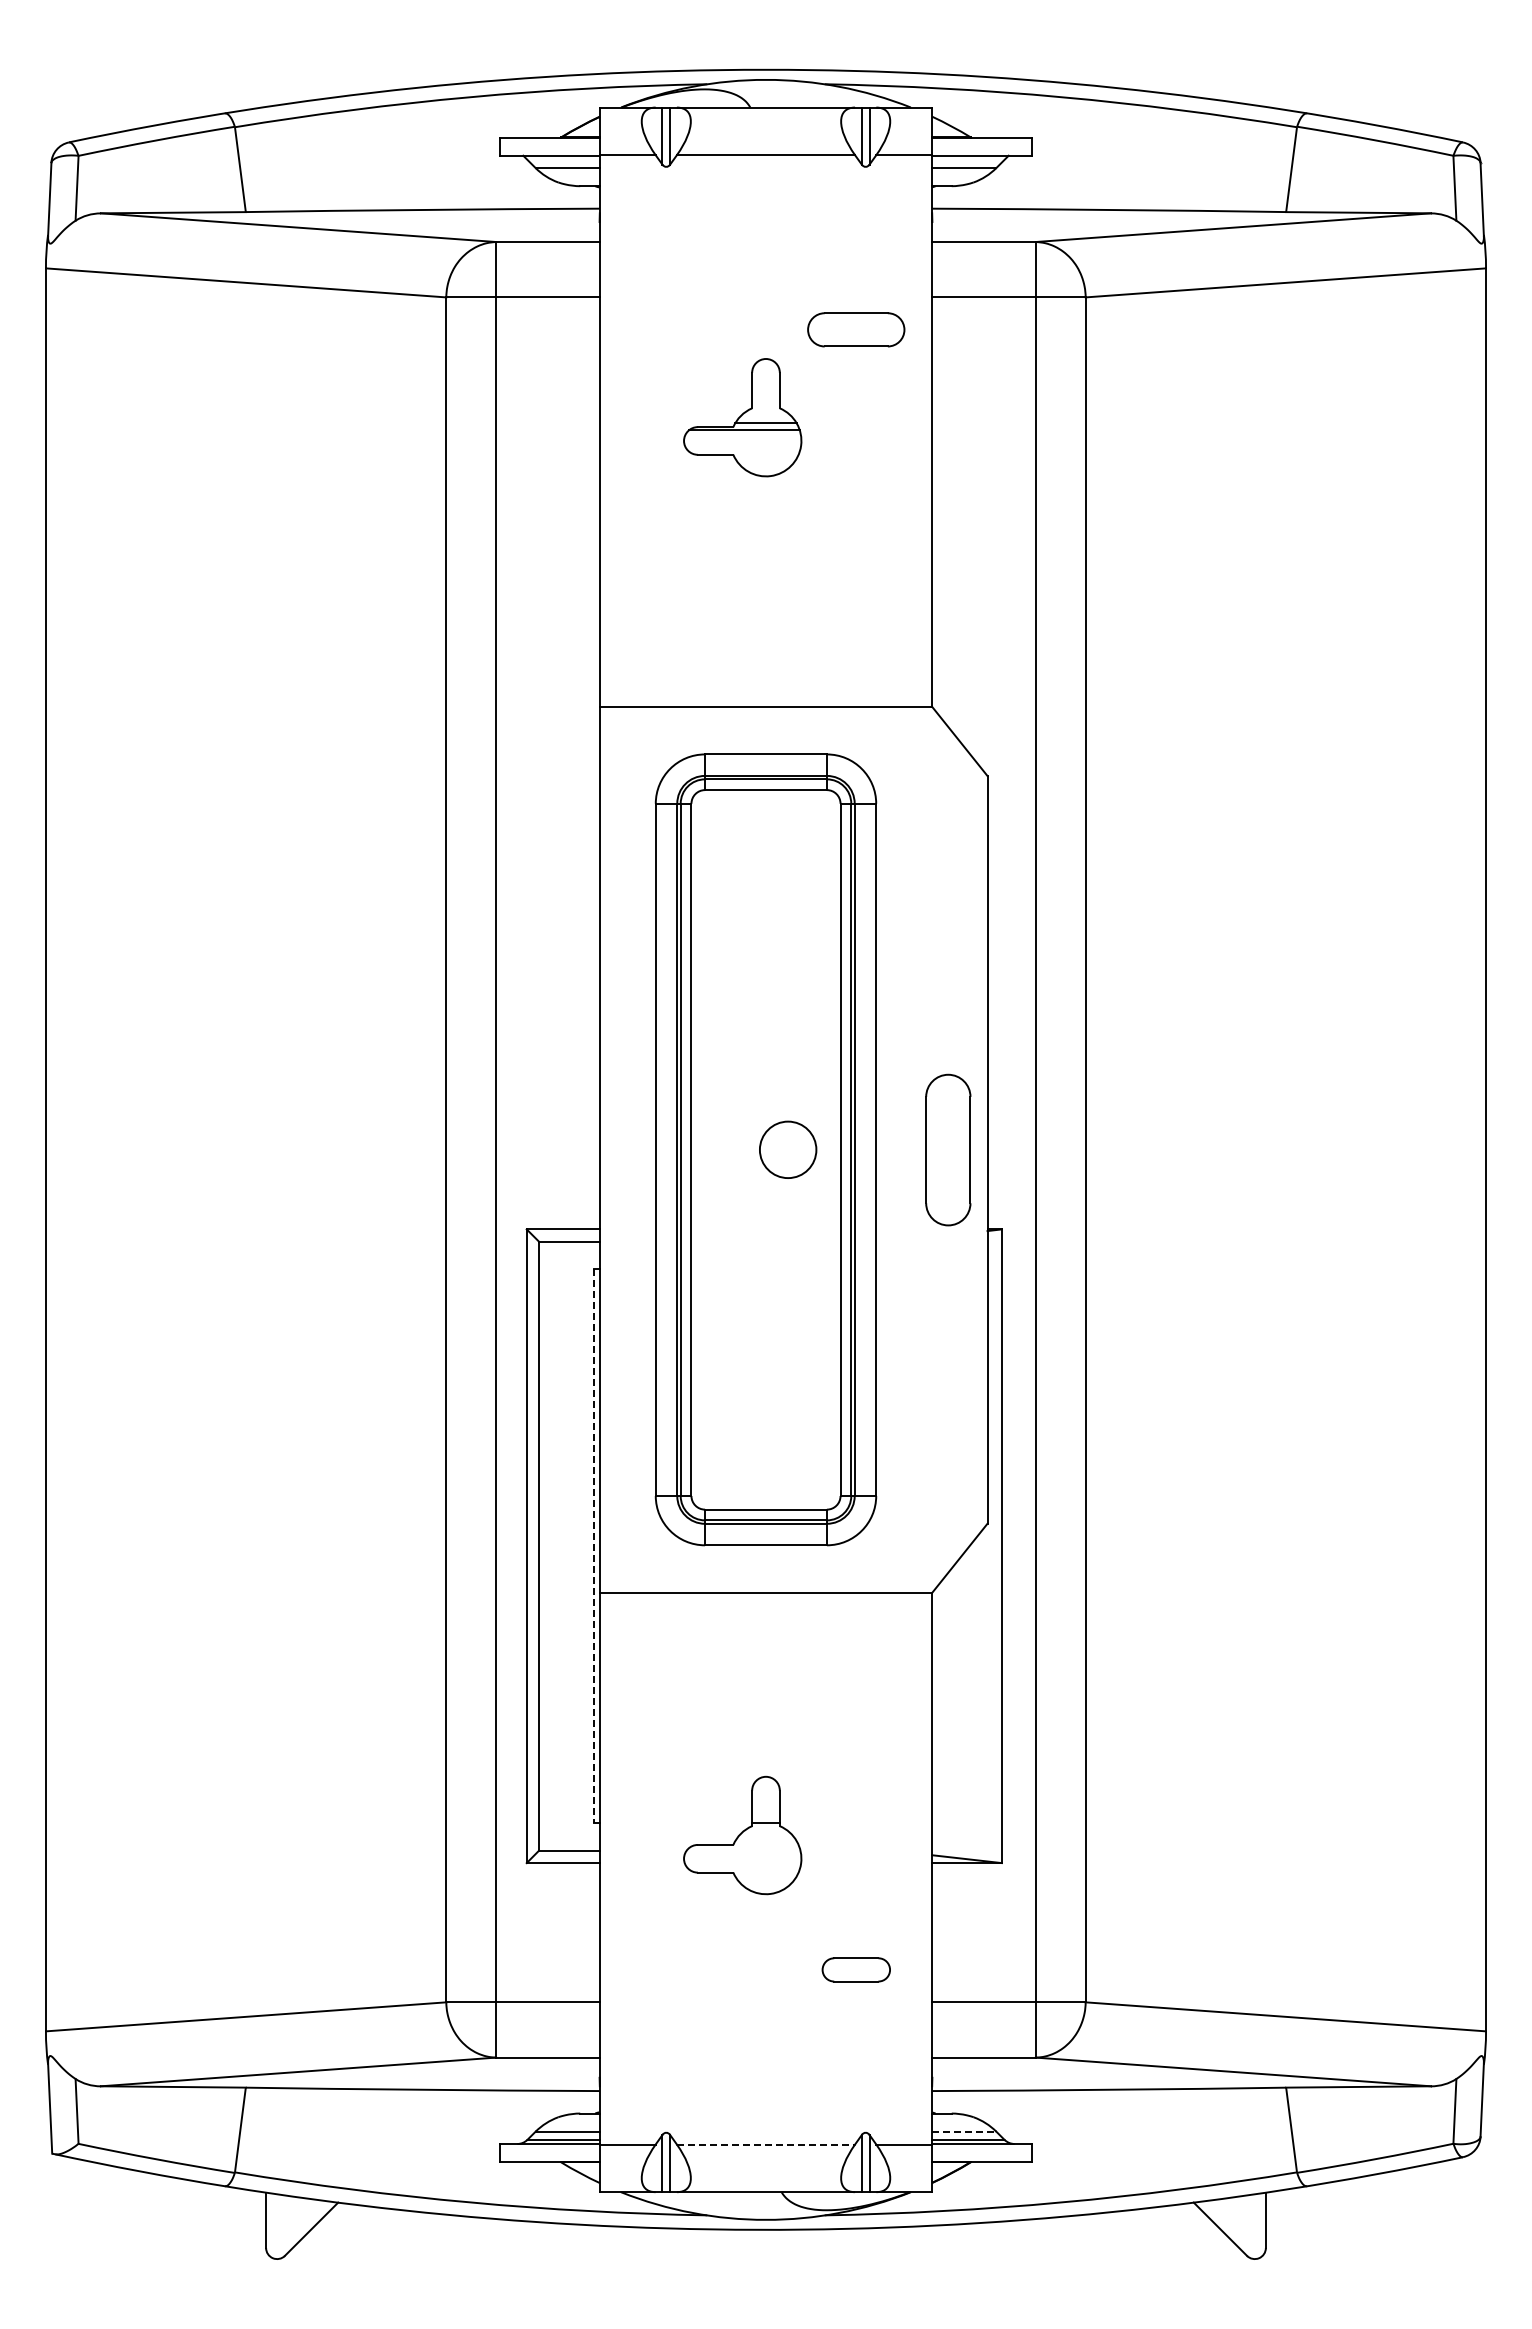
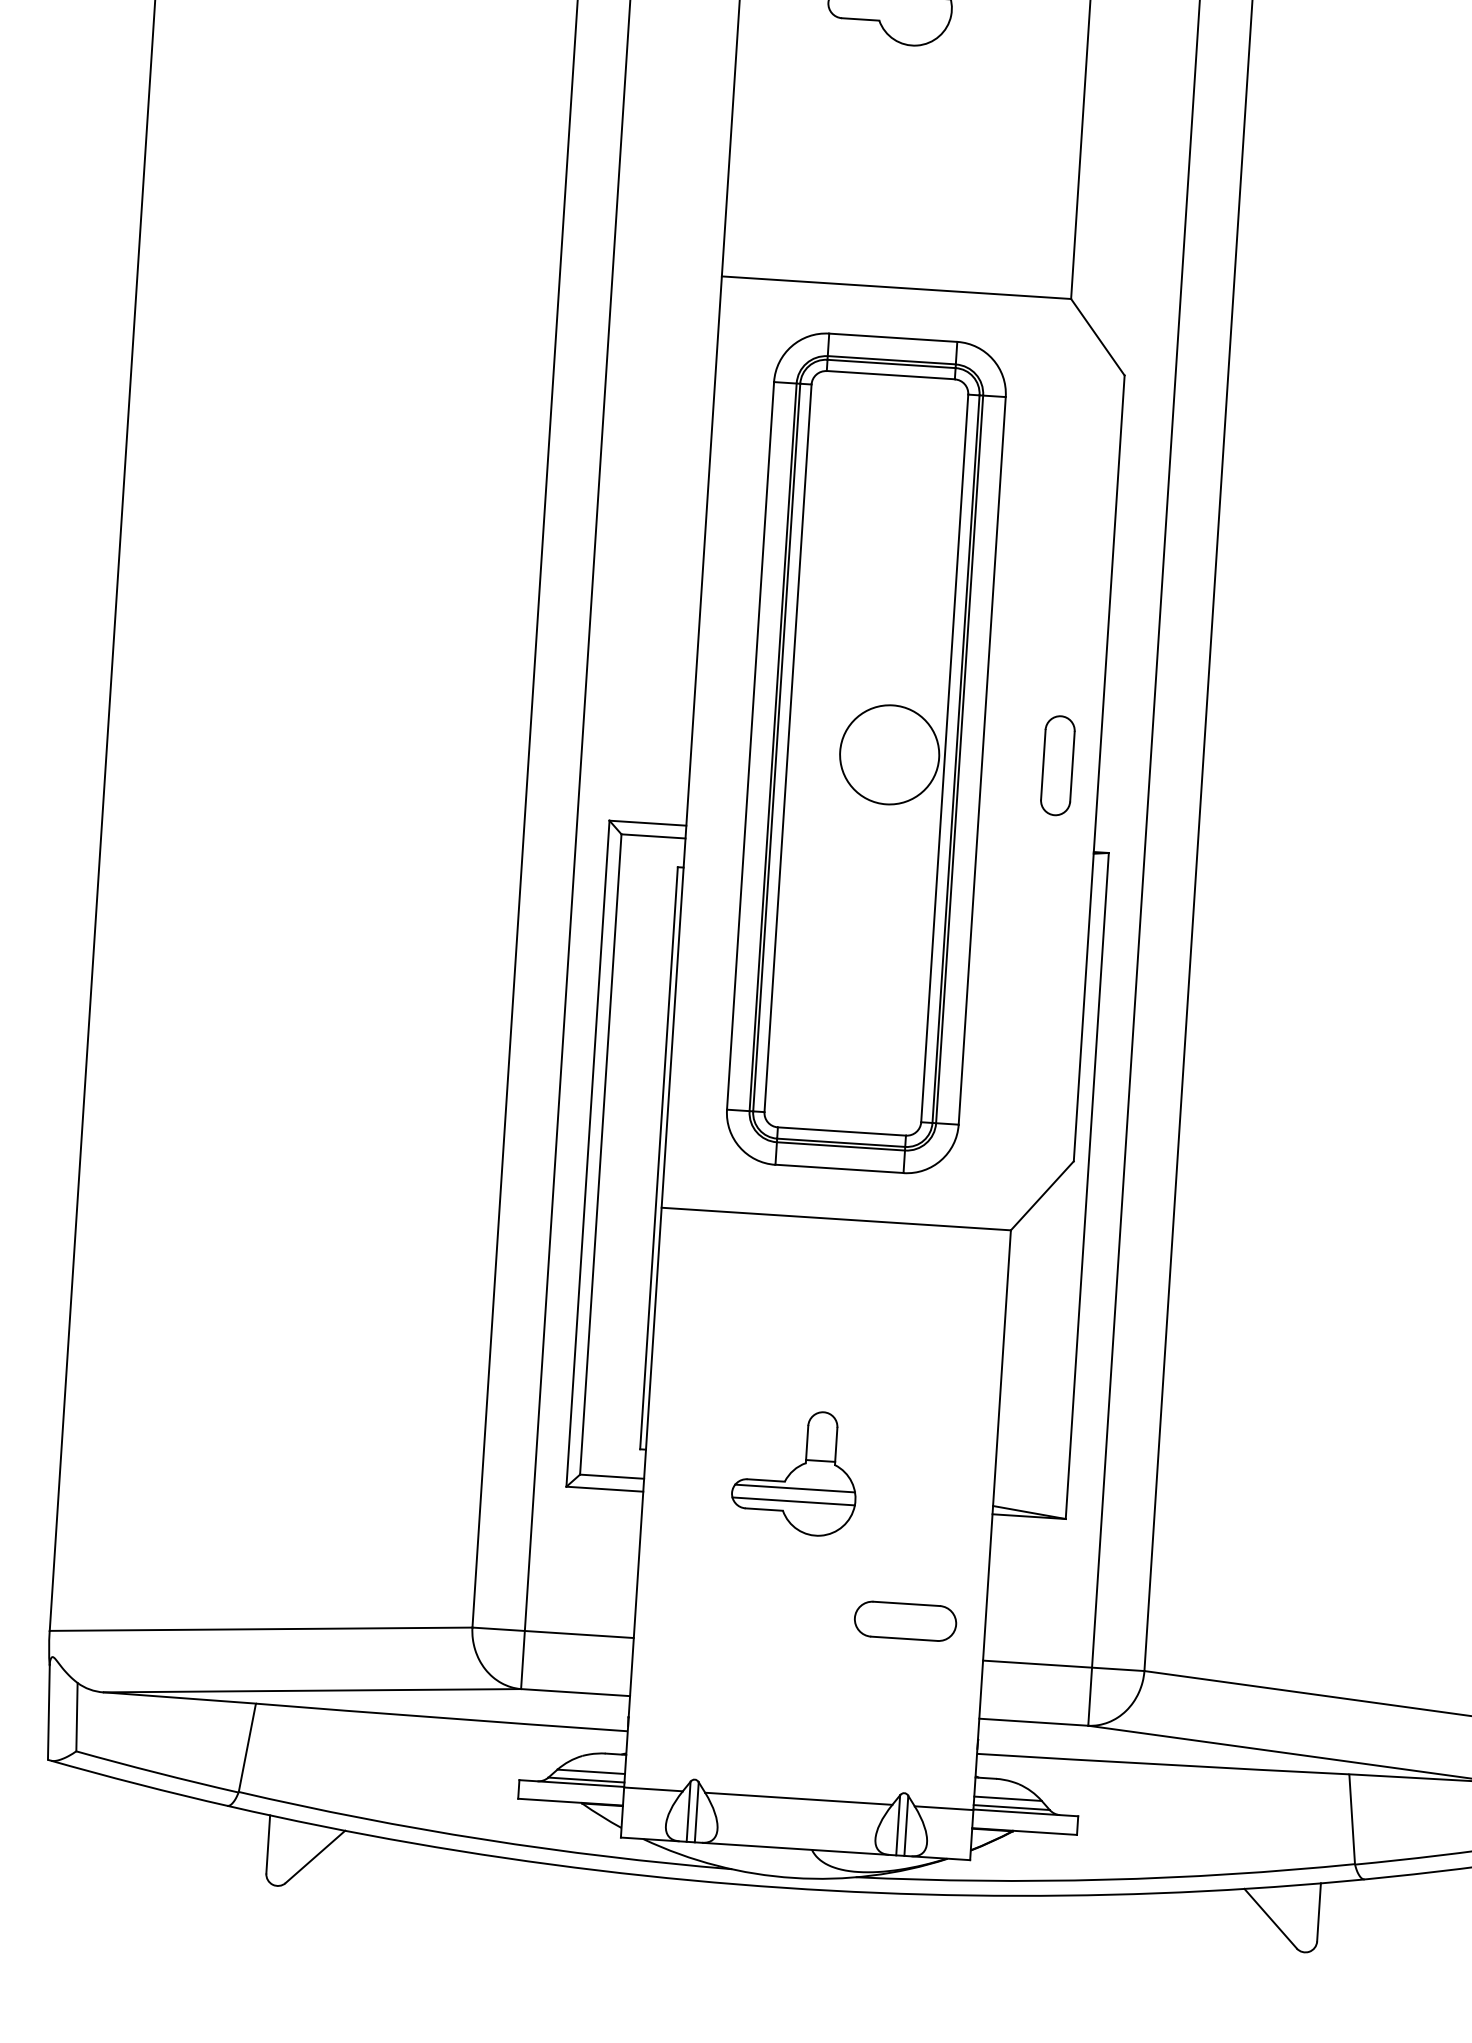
circle: (788, 1149) -> (890, 754), size x1.67
part: (947, 1149) -> (1057, 765), size x0.62
line: (594, 1546) -> (659, 1158), dashed -> solid
line: (743, 1850) -> (795, 1488), added
line: (742, 1863) -> (793, 1501), added
part: (856, 1969) -> (905, 1620), size x1.43
line: (964, 2131) -> (1008, 1798), dashed -> solid
line: (766, 2144) -> (799, 1798), dashed -> solid

